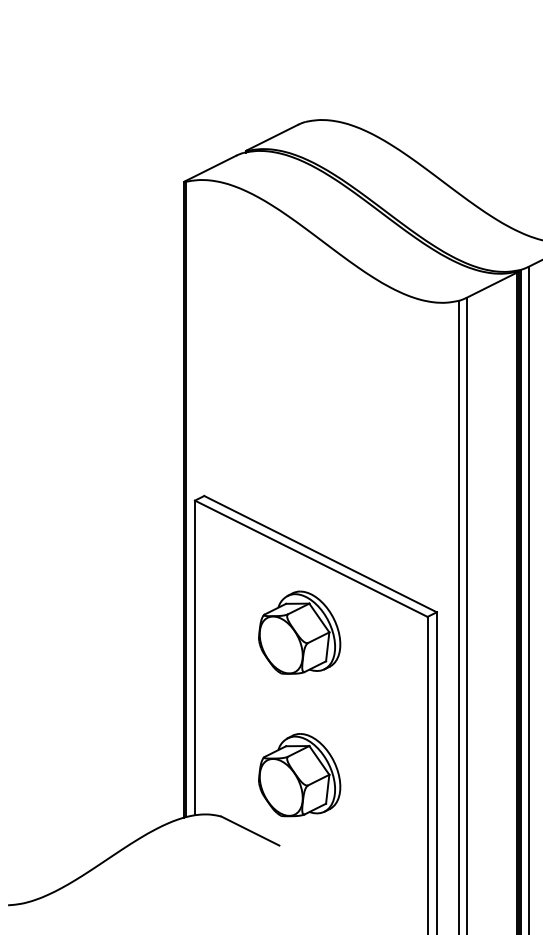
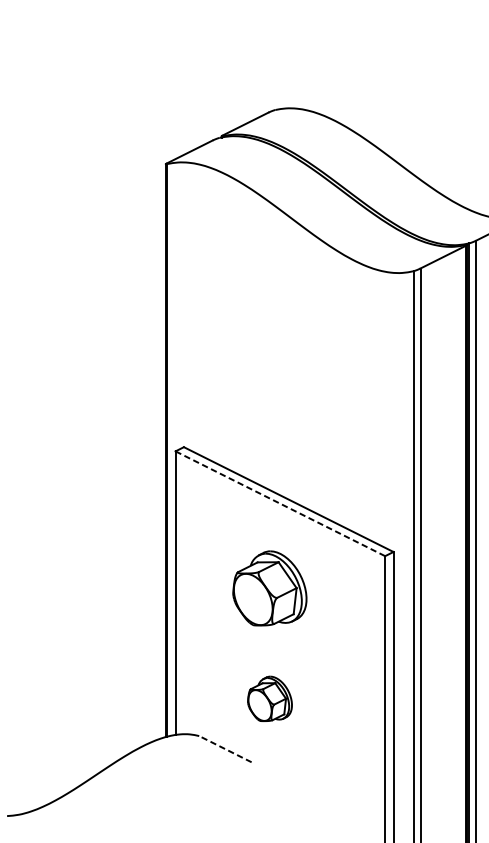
line: (310, 558) -> (279, 503), solid -> dashed
part: (299, 632) -> (269, 588), moved
part: (299, 775) -> (269, 699), size x0.6
line: (250, 831) -> (225, 749), solid -> dashed

